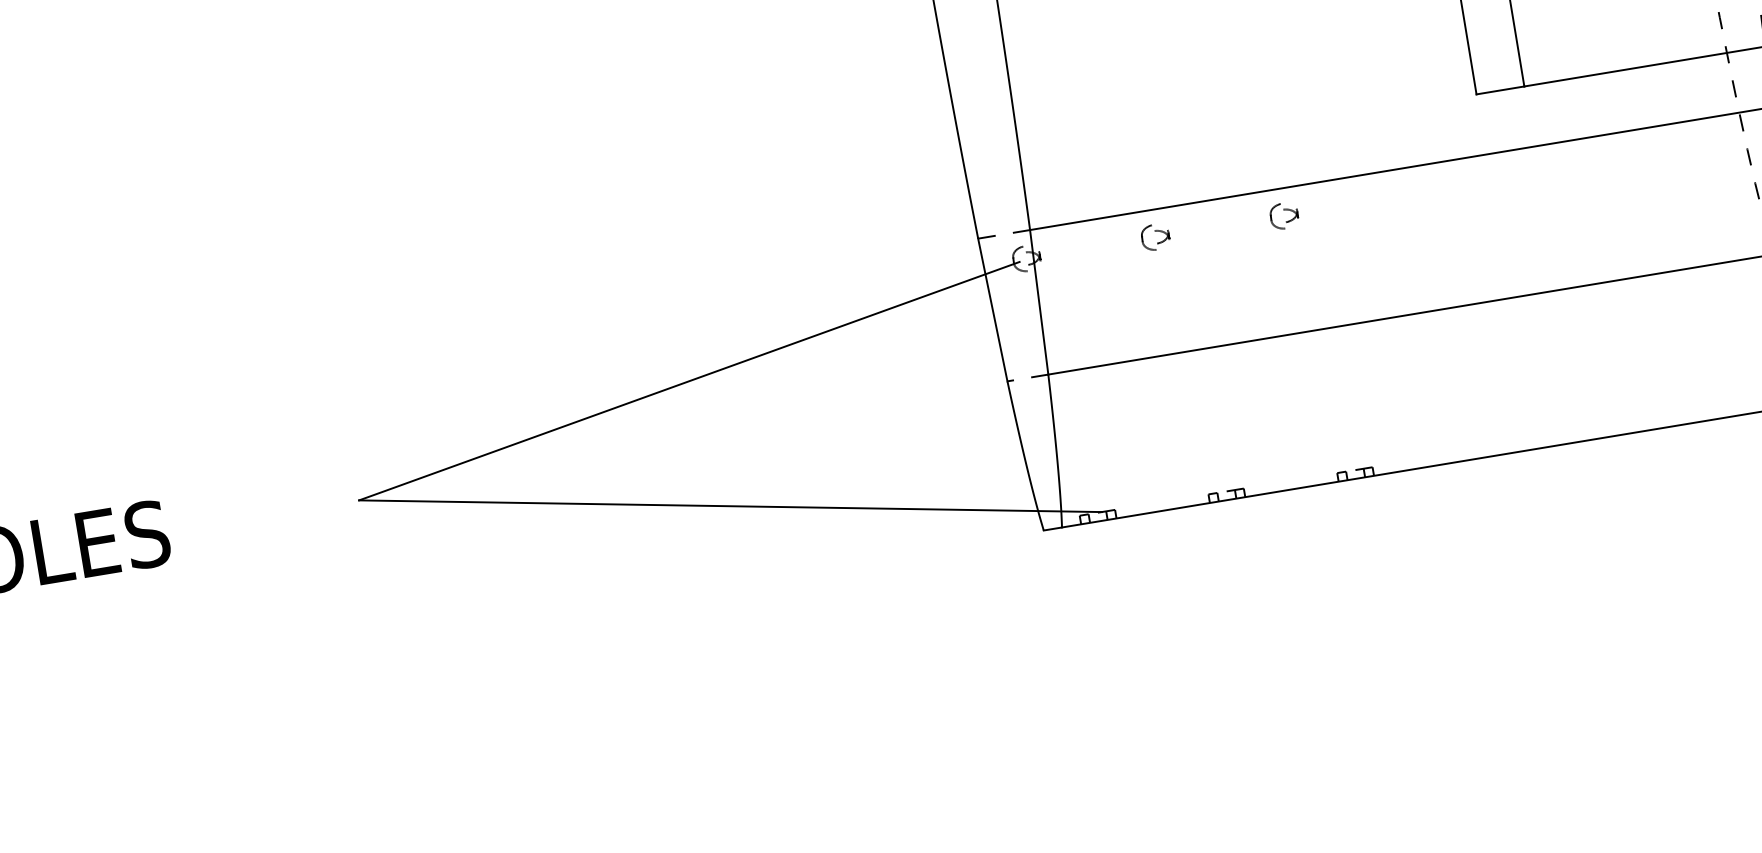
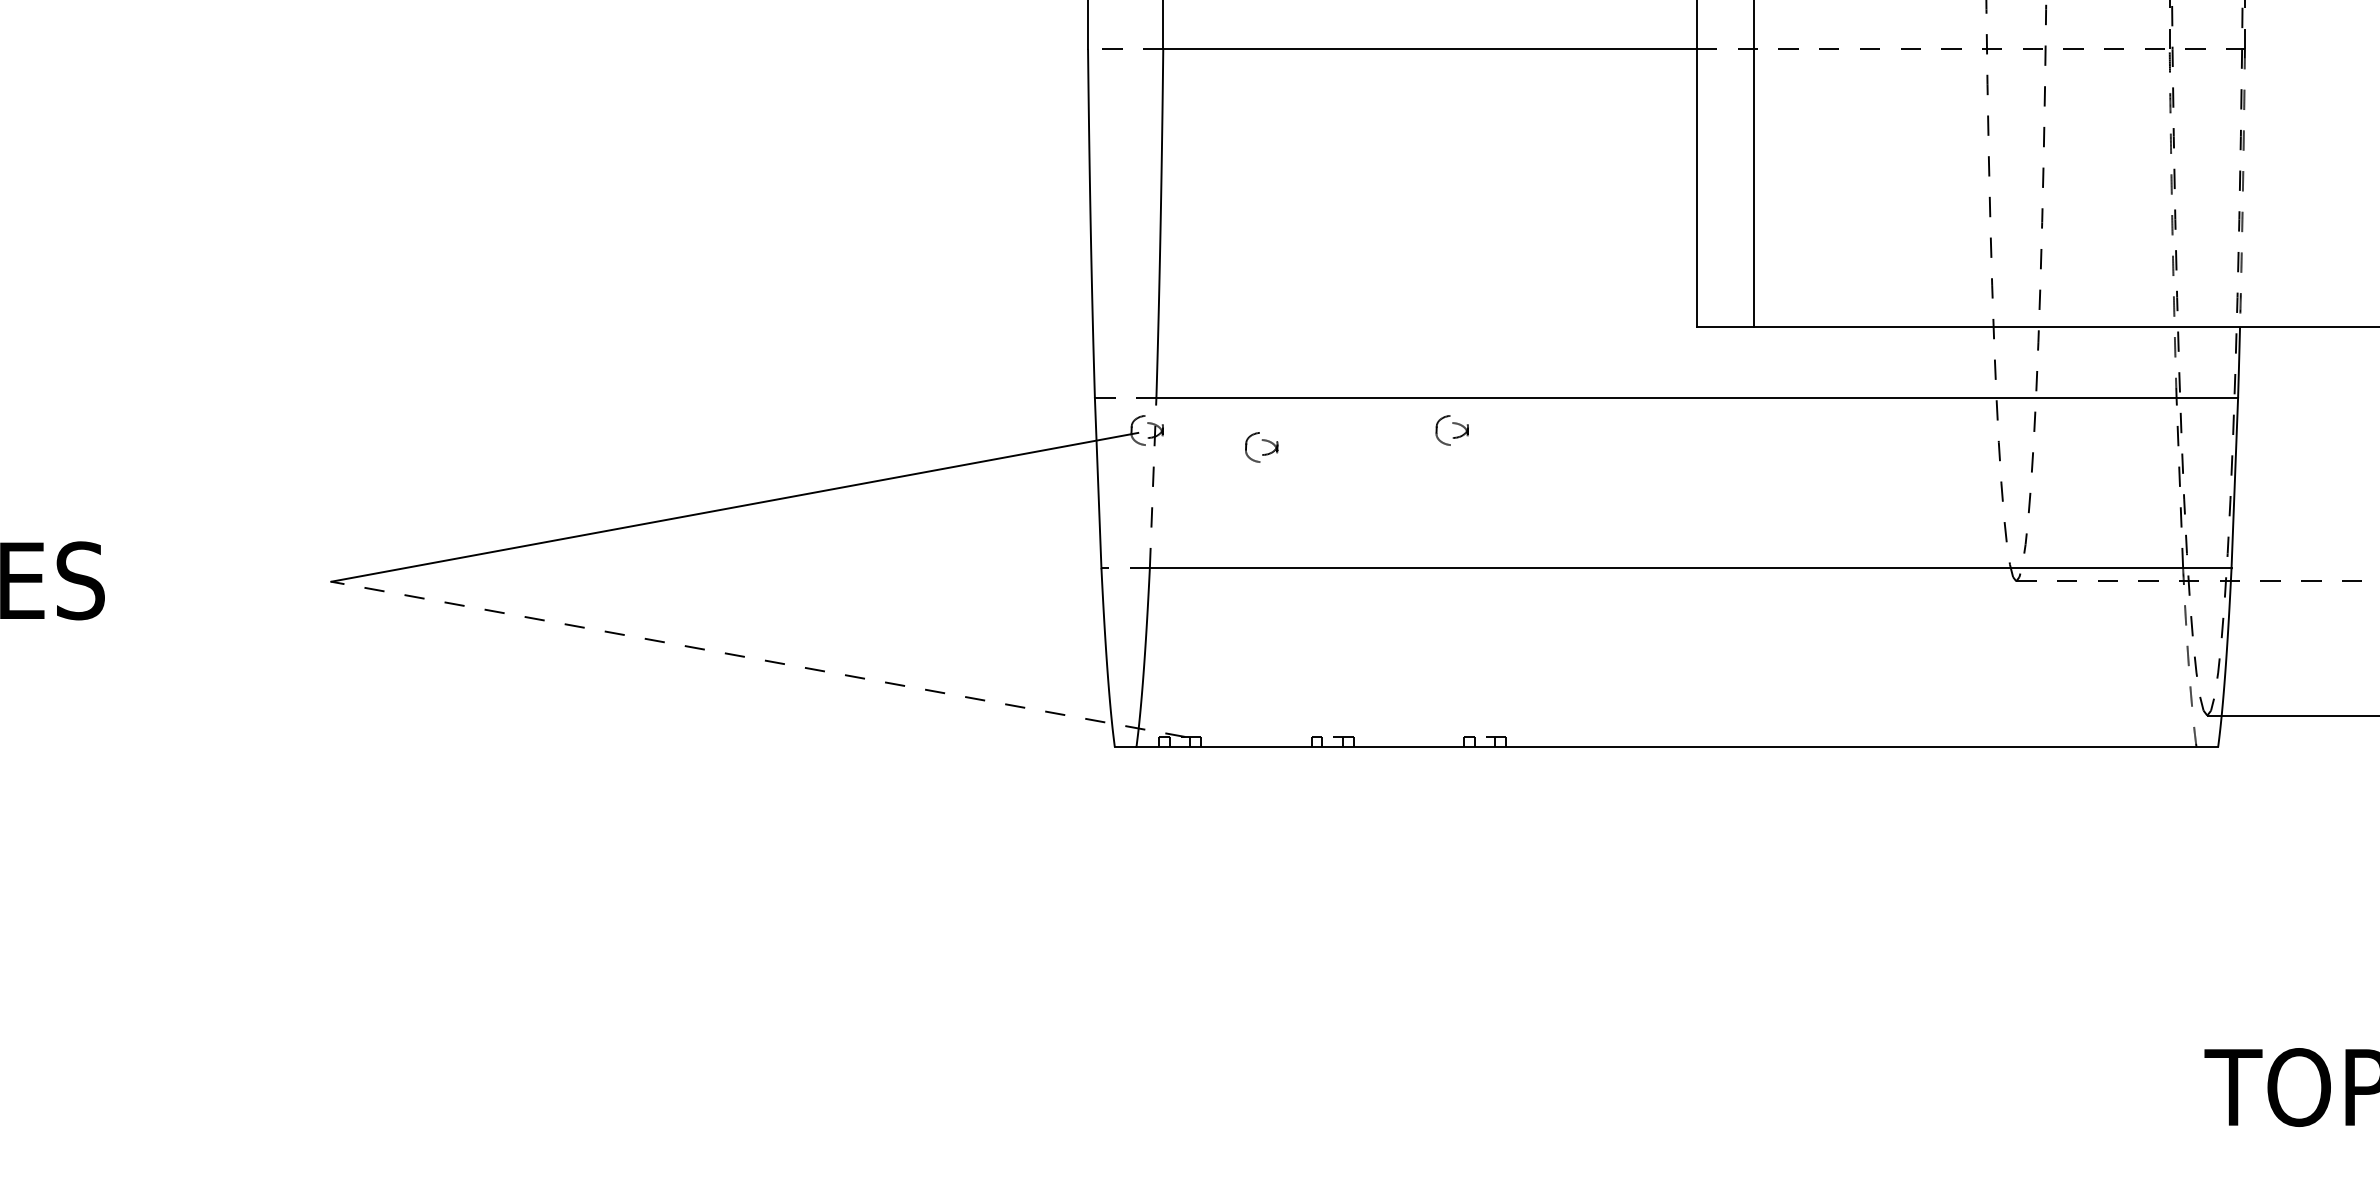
part: (1156, 232) -> (1263, 441), moved
line: (1039, 301) -> (1153, 482), solid -> dashed
line: (729, 506) -> (757, 659), solid -> dashed

